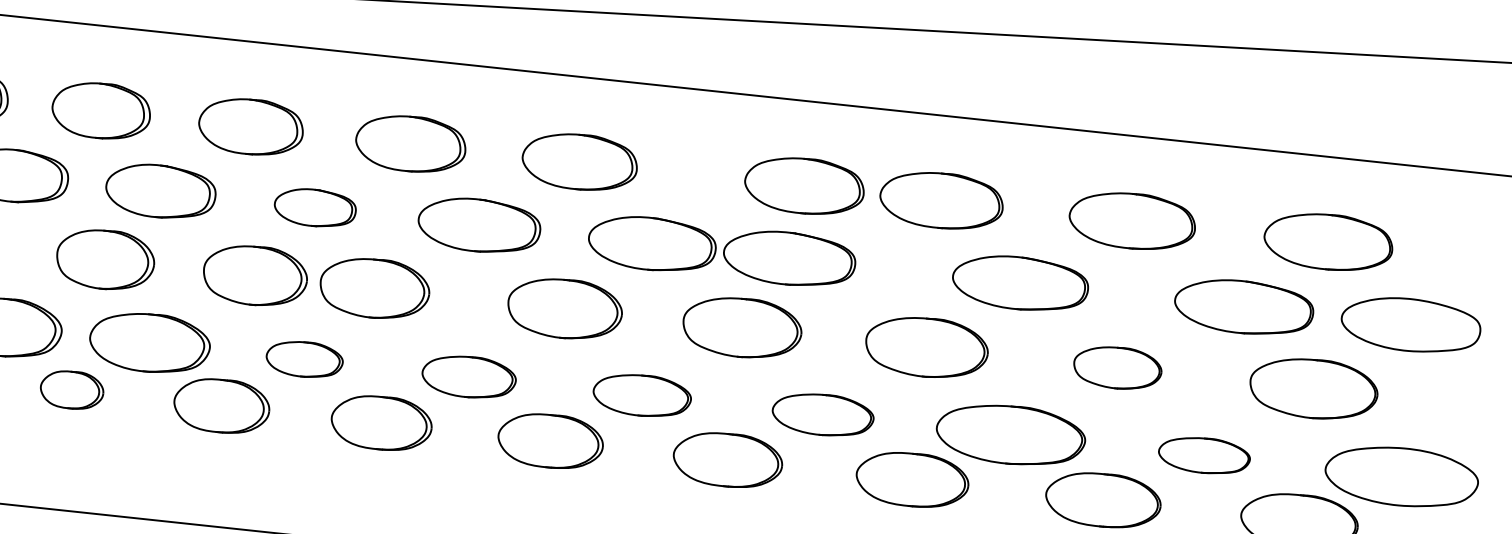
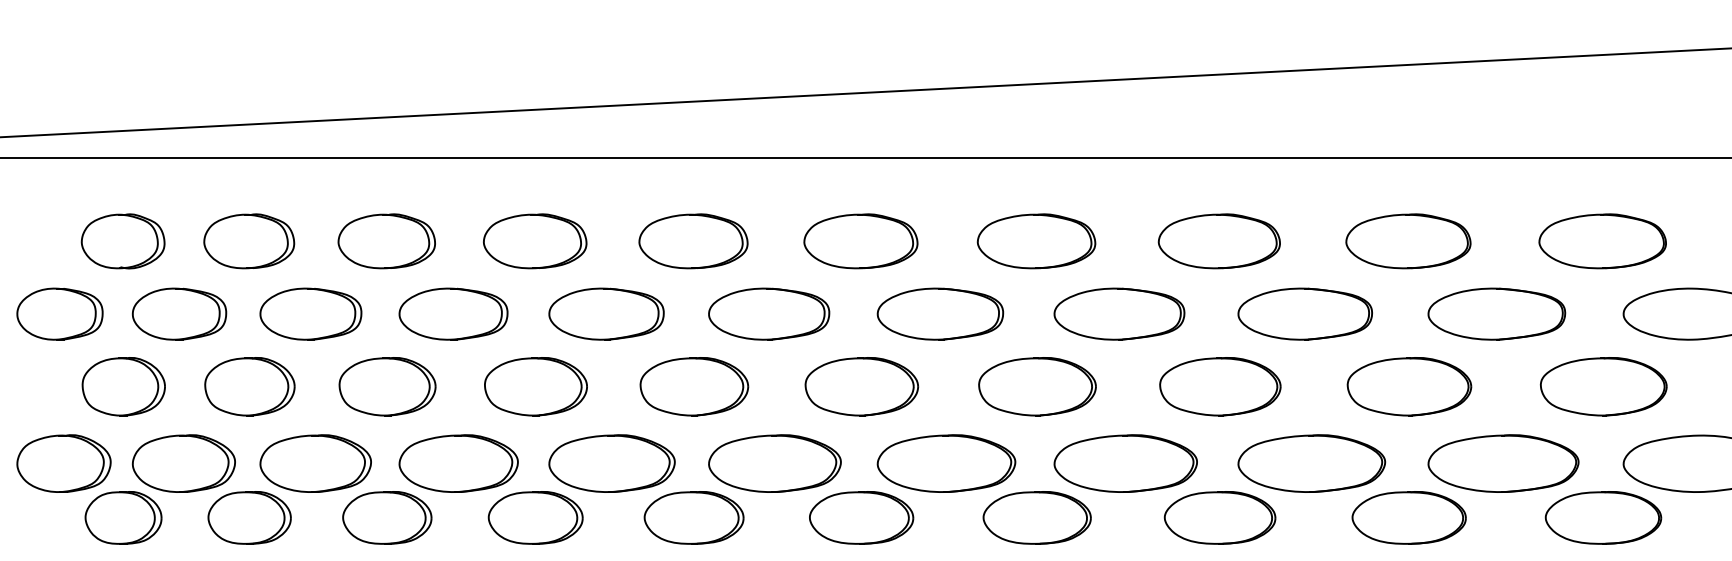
part: (804, 186) -> (1036, 241), moved
part: (315, 207) -> (606, 313), size x1.43
part: (789, 258) -> (1119, 313), moved
part: (105, 259) -> (387, 386), moved
part: (254, 275) -> (535, 386), moved
part: (375, 288) -> (694, 386), moved
part: (1243, 306) -> (1496, 313), moved
part: (304, 359) -> (611, 463), size x1.67
part: (1117, 367) -> (1409, 386), size x1.43
part: (468, 376) -> (774, 463), size x1.43
part: (72, 389) -> (387, 517), size x1.43
part: (642, 395) -> (946, 463), size x1.43
part: (822, 414) -> (1125, 463), size x1.43
part: (1204, 455) -> (1503, 463), size x1.67

